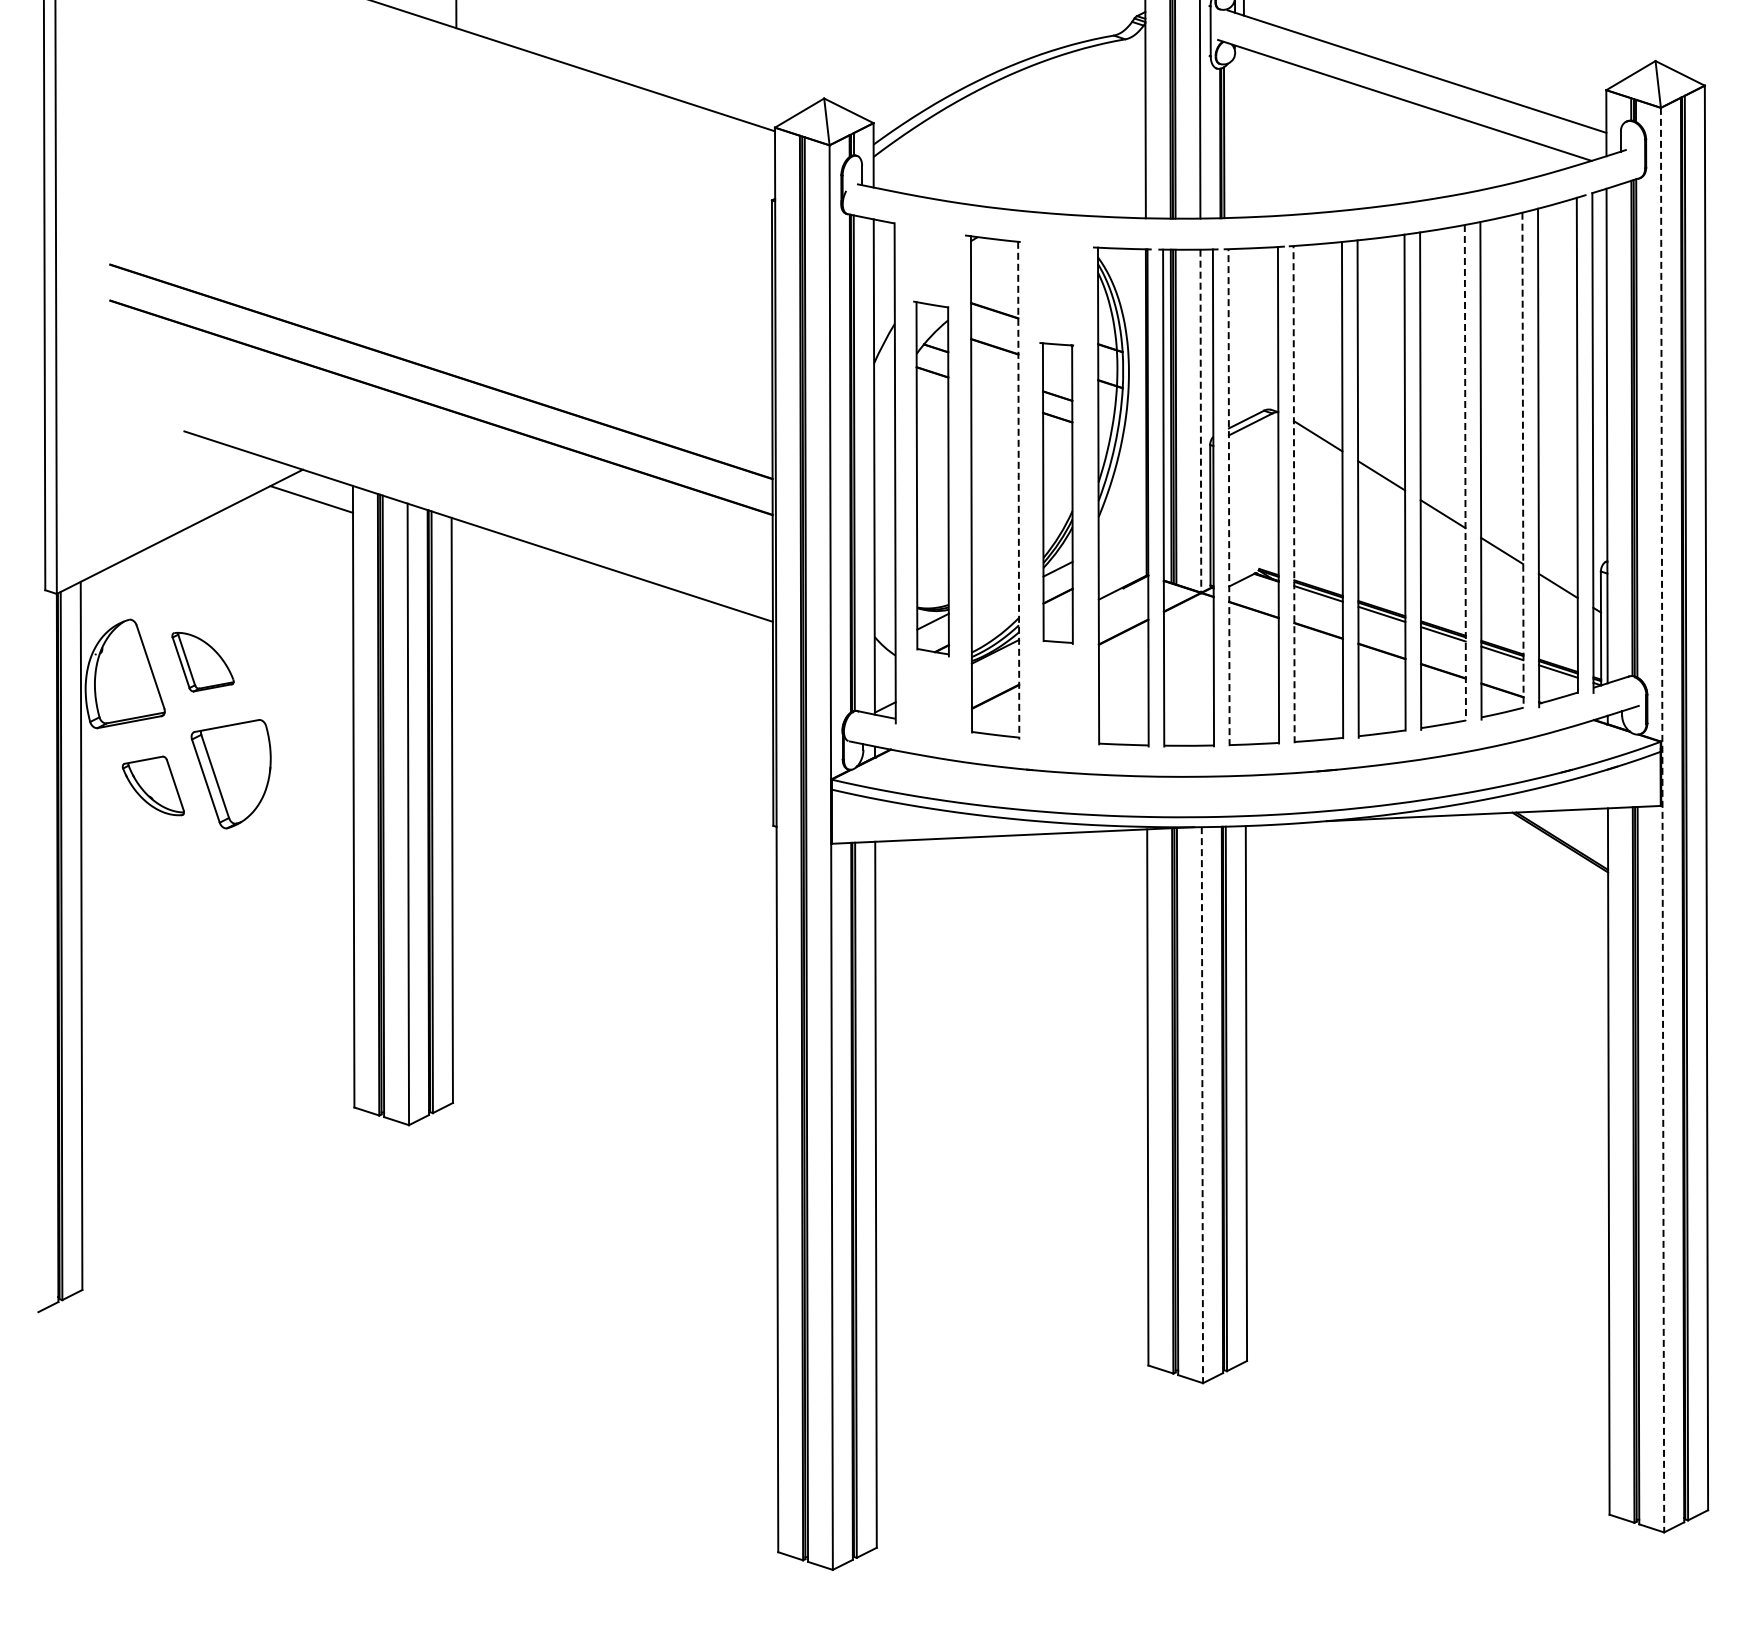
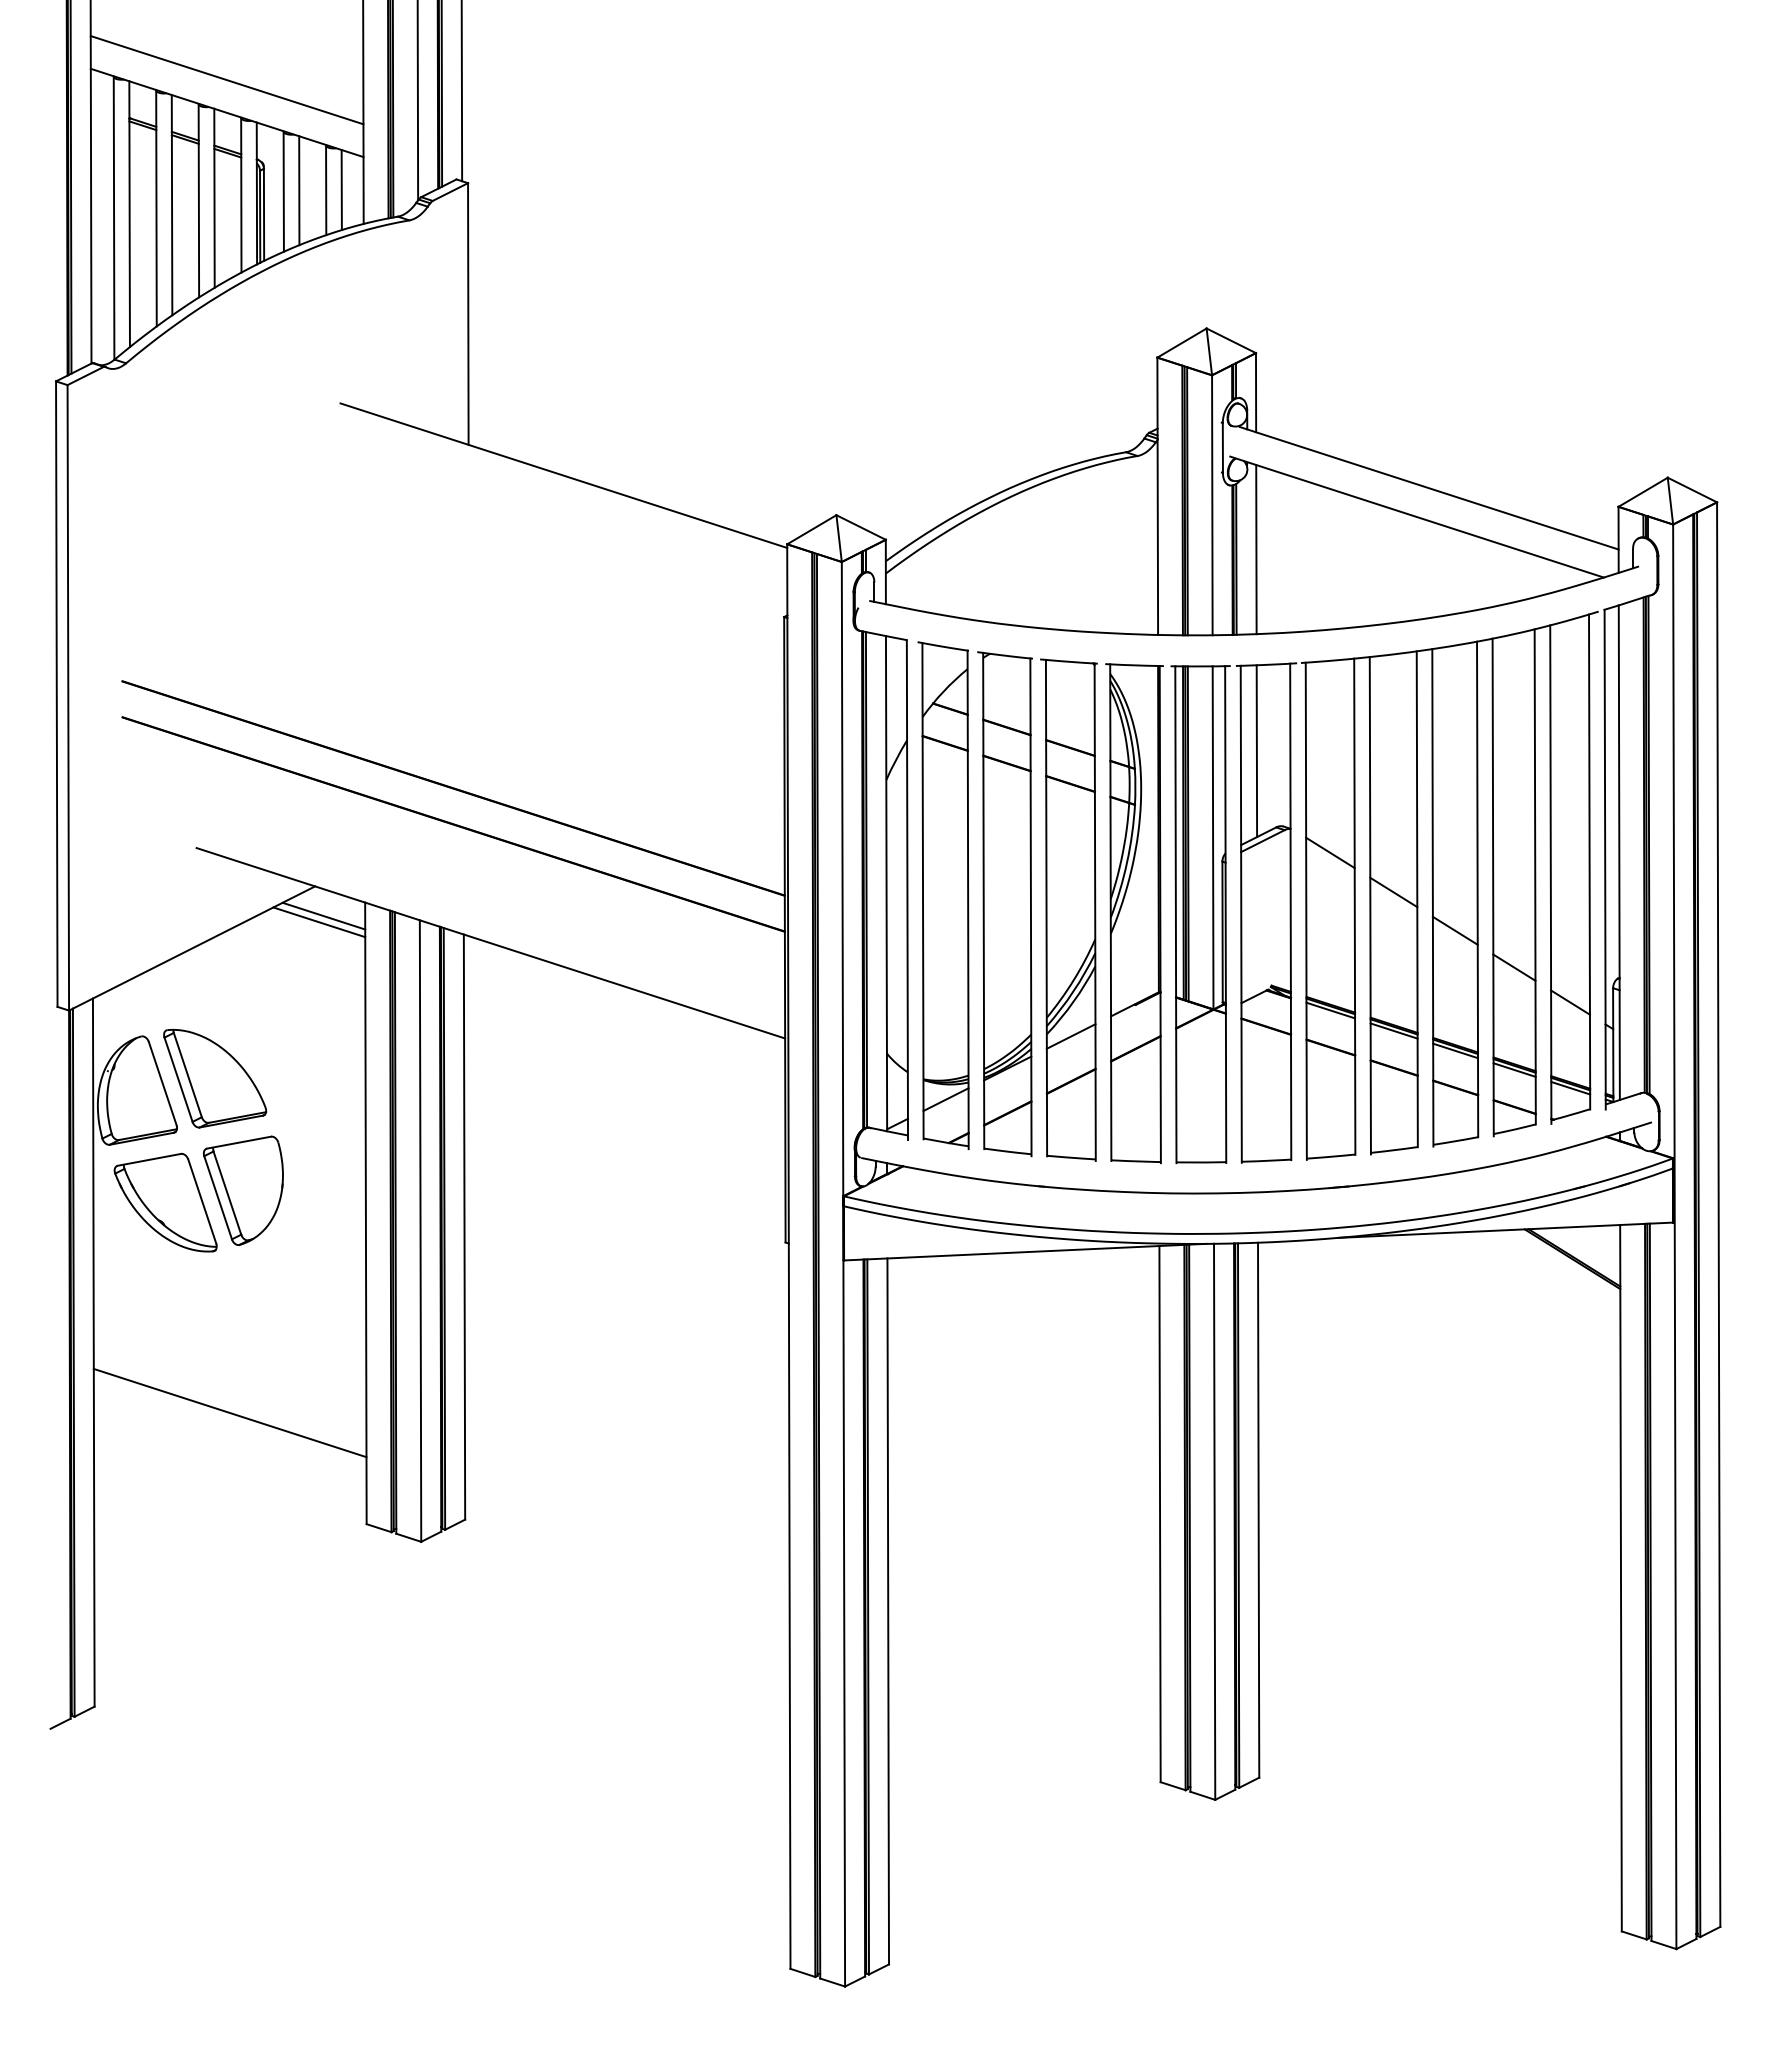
line: (1244, 132) -> (1256, 549), added
line: (1244, 334) -> (1256, 751), added
line: (1201, 420) -> (1213, 837), dashed -> solid
line: (1523, 459) -> (1535, 876), dashed -> solid
line: (1465, 472) -> (1477, 889), dashed -> solid
part: (931, 478) -> (943, 895), size x1.43
line: (1018, 490) -> (1030, 907), dashed -> solid
part: (1056, 492) -> (1068, 909), size x1.67
line: (1294, 494) -> (1306, 911), dashed -> solid
line: (1229, 496) -> (1241, 913), dashed -> solid
line: (307, 505) -> (319, 922), added
part: (203, 661) -> (215, 1078), size x1.67
part: (153, 785) -> (165, 1202), size x1.67
line: (1662, 820) -> (1674, 1237), dashed -> solid
line: (217, 995) -> (229, 1412), added
line: (1202, 1105) -> (1214, 1522), dashed -> solid

